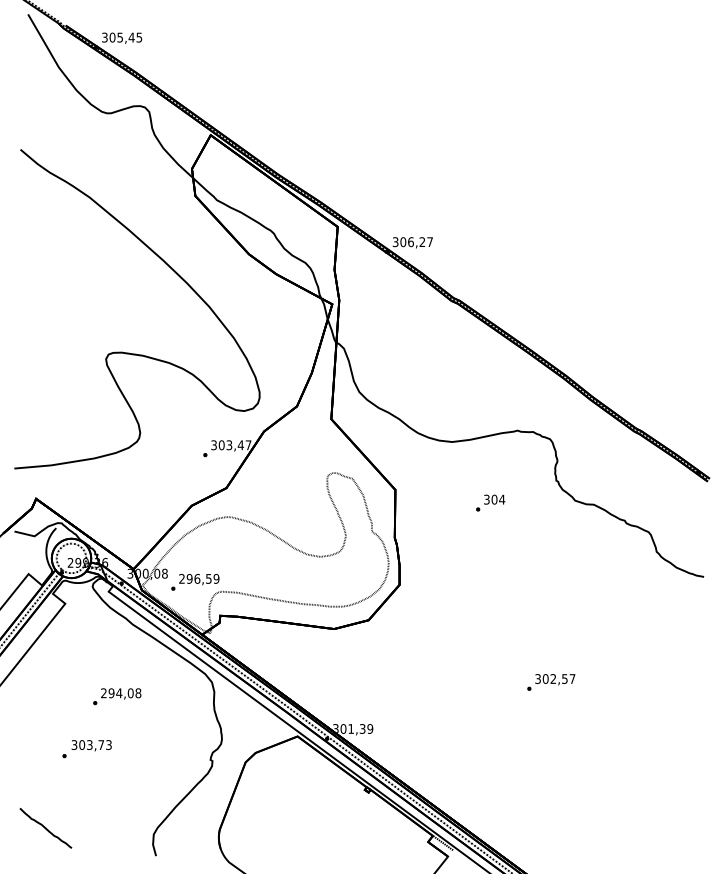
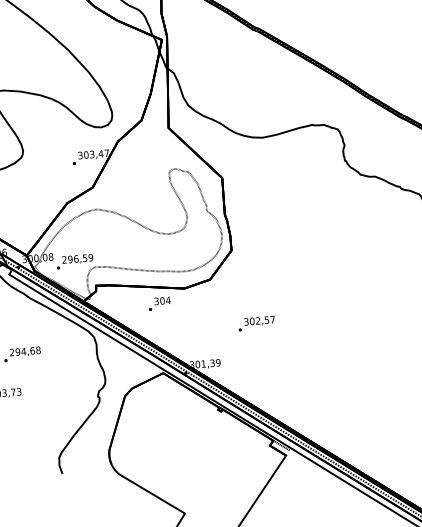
text: (490, 502) -> (159, 303), moved
text: (551, 682) -> (256, 323), moved
text: (130, 692) -> (32, 350), 294,08 -> 294,68

